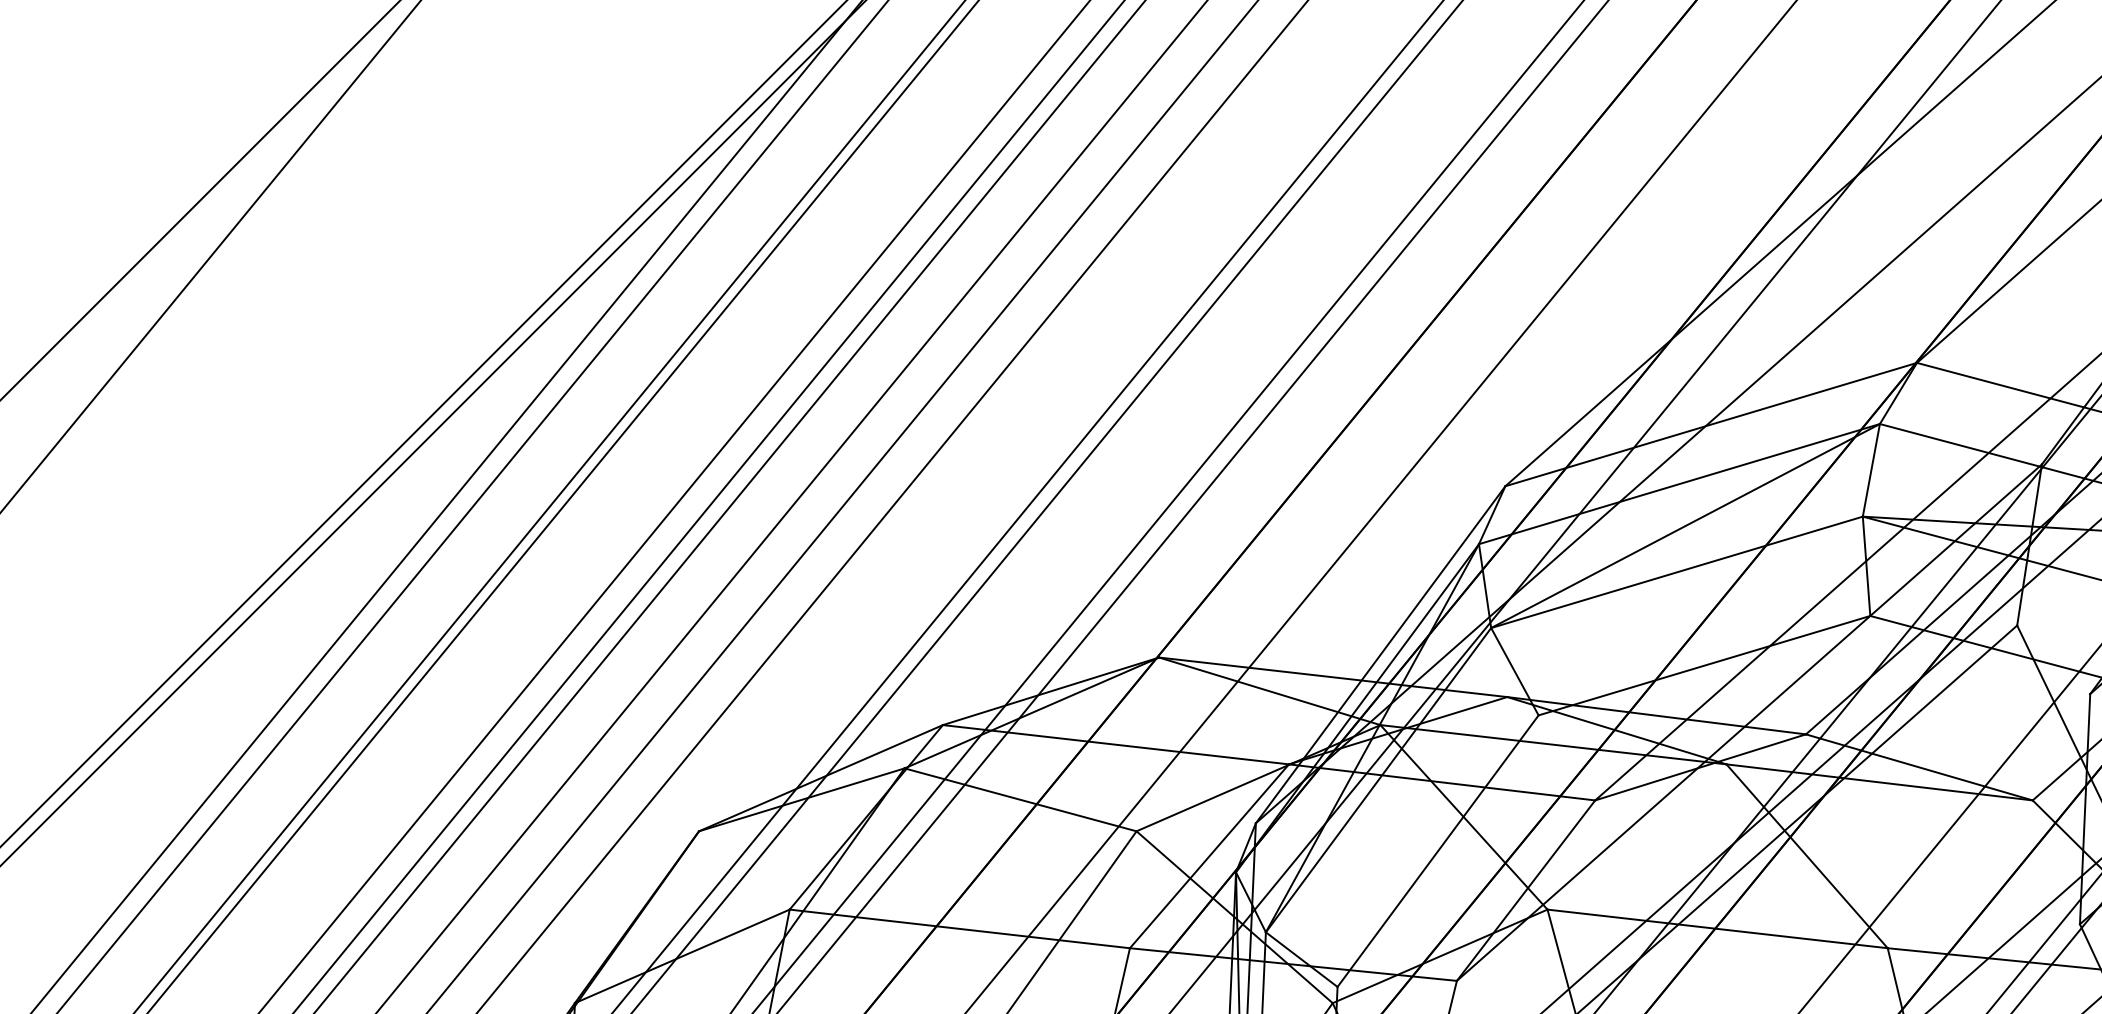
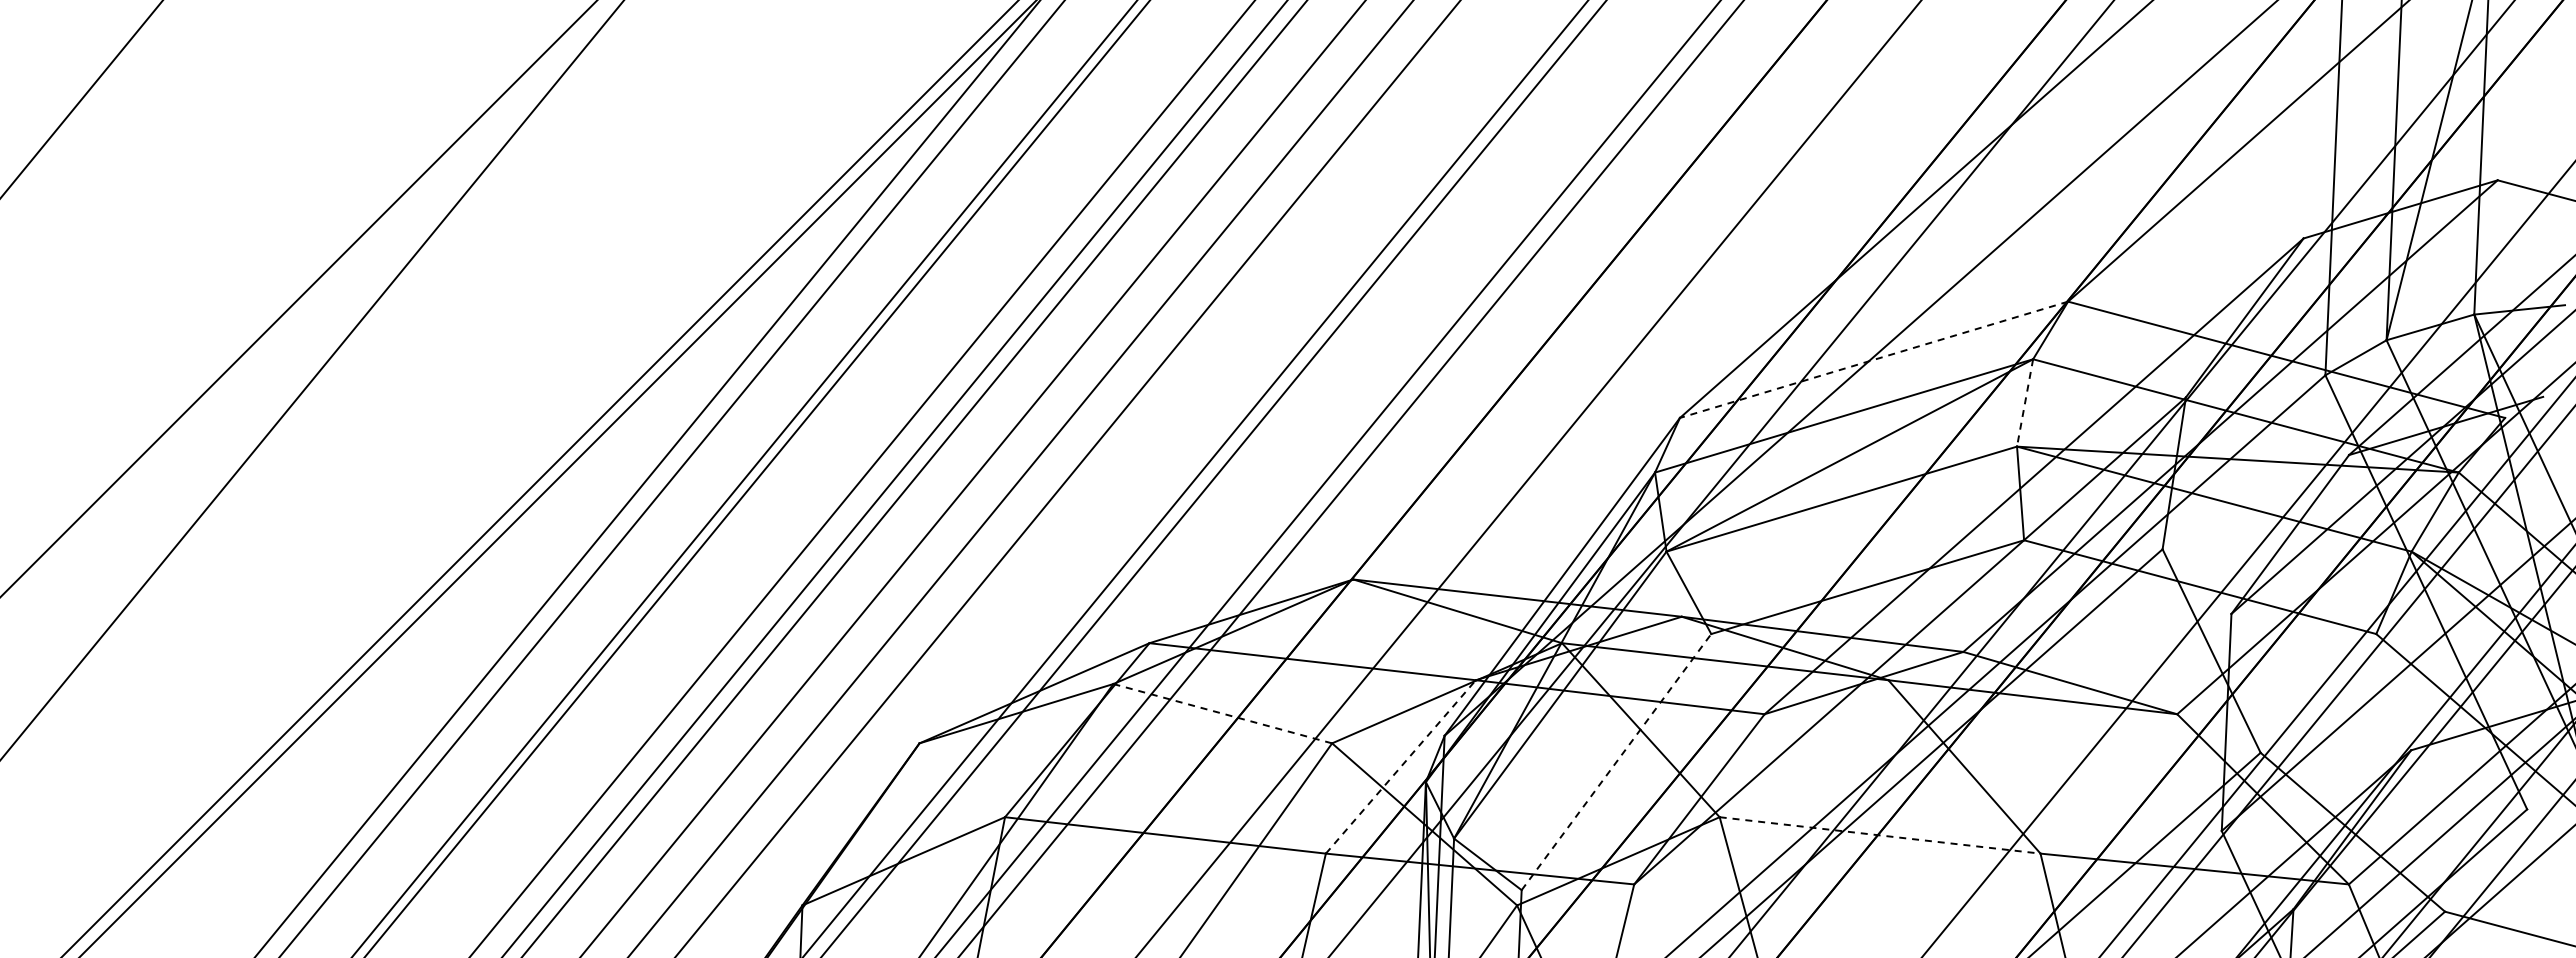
line: (1711, 424) -> (1874, 359), solid -> dashed
line: (1870, 470) -> (2024, 403), solid -> dashed
line: (1021, 799) -> (1223, 713), solid -> dashed
line: (1438, 850) -> (1616, 761), solid -> dashed
line: (1209, 855) -> (1400, 766), solid -> dashed
line: (1718, 929) -> (1880, 835), solid -> dashed

